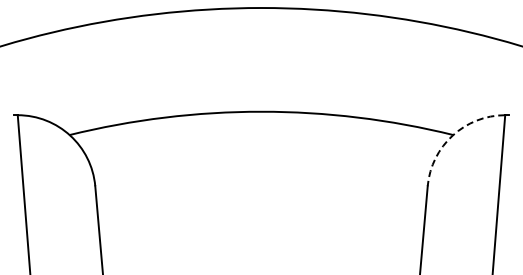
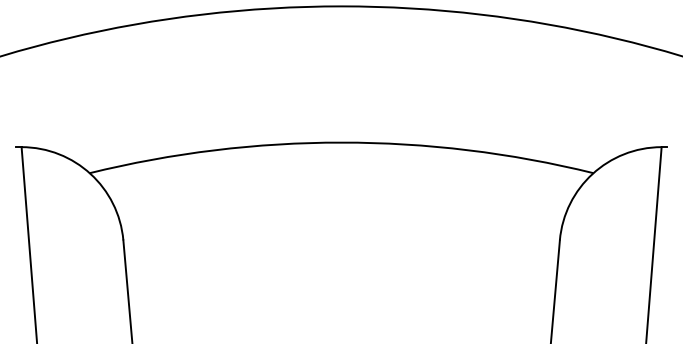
arc: (452, 135) -> (592, 173), dashed -> solid

